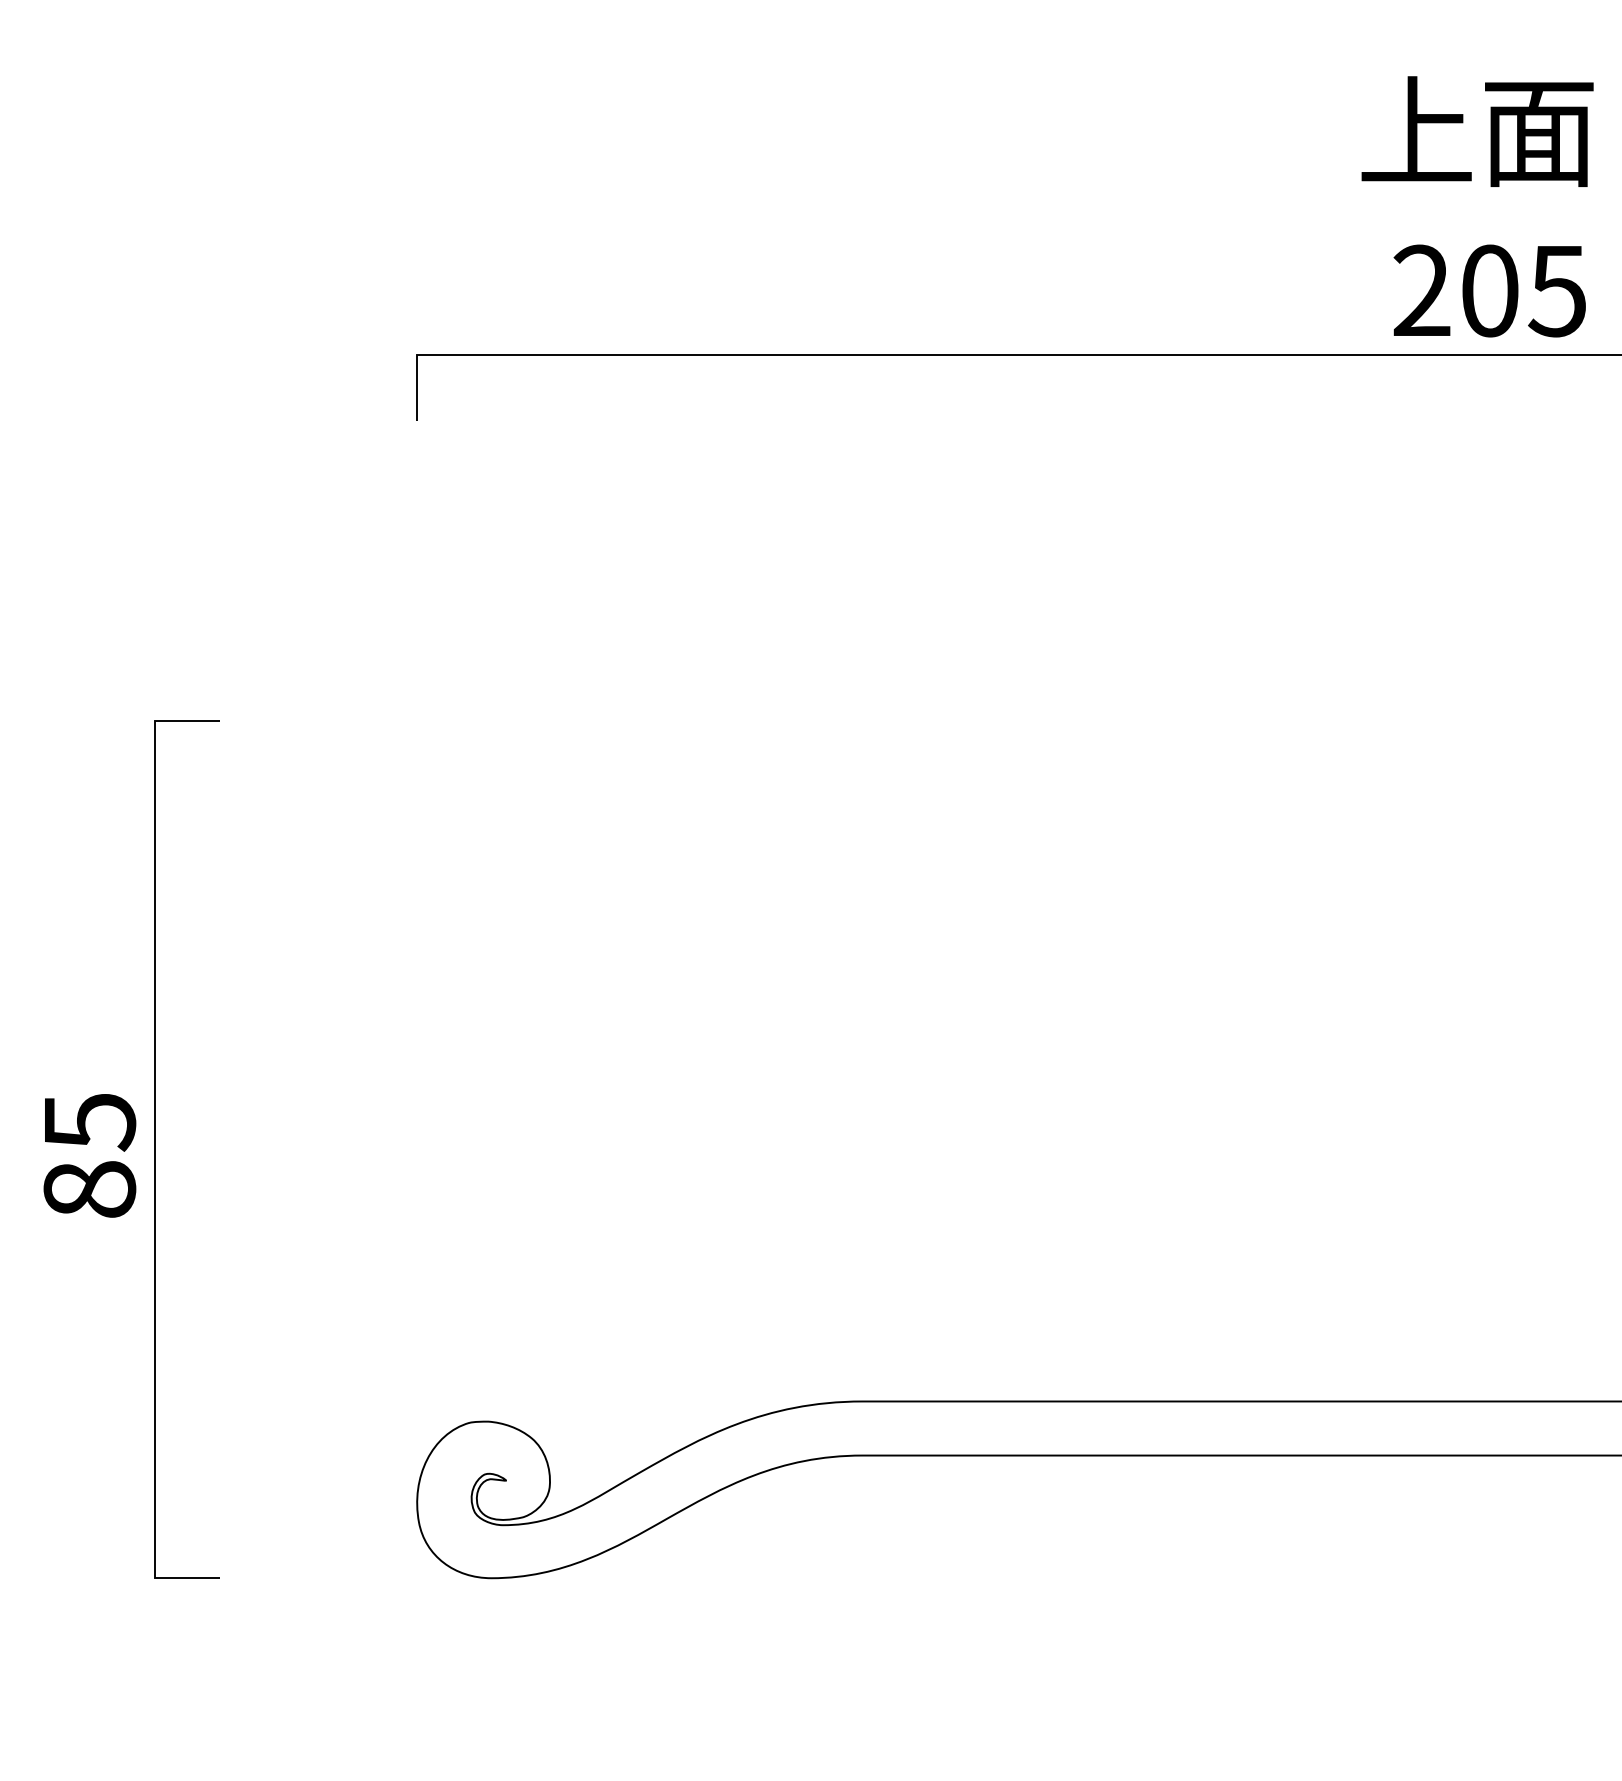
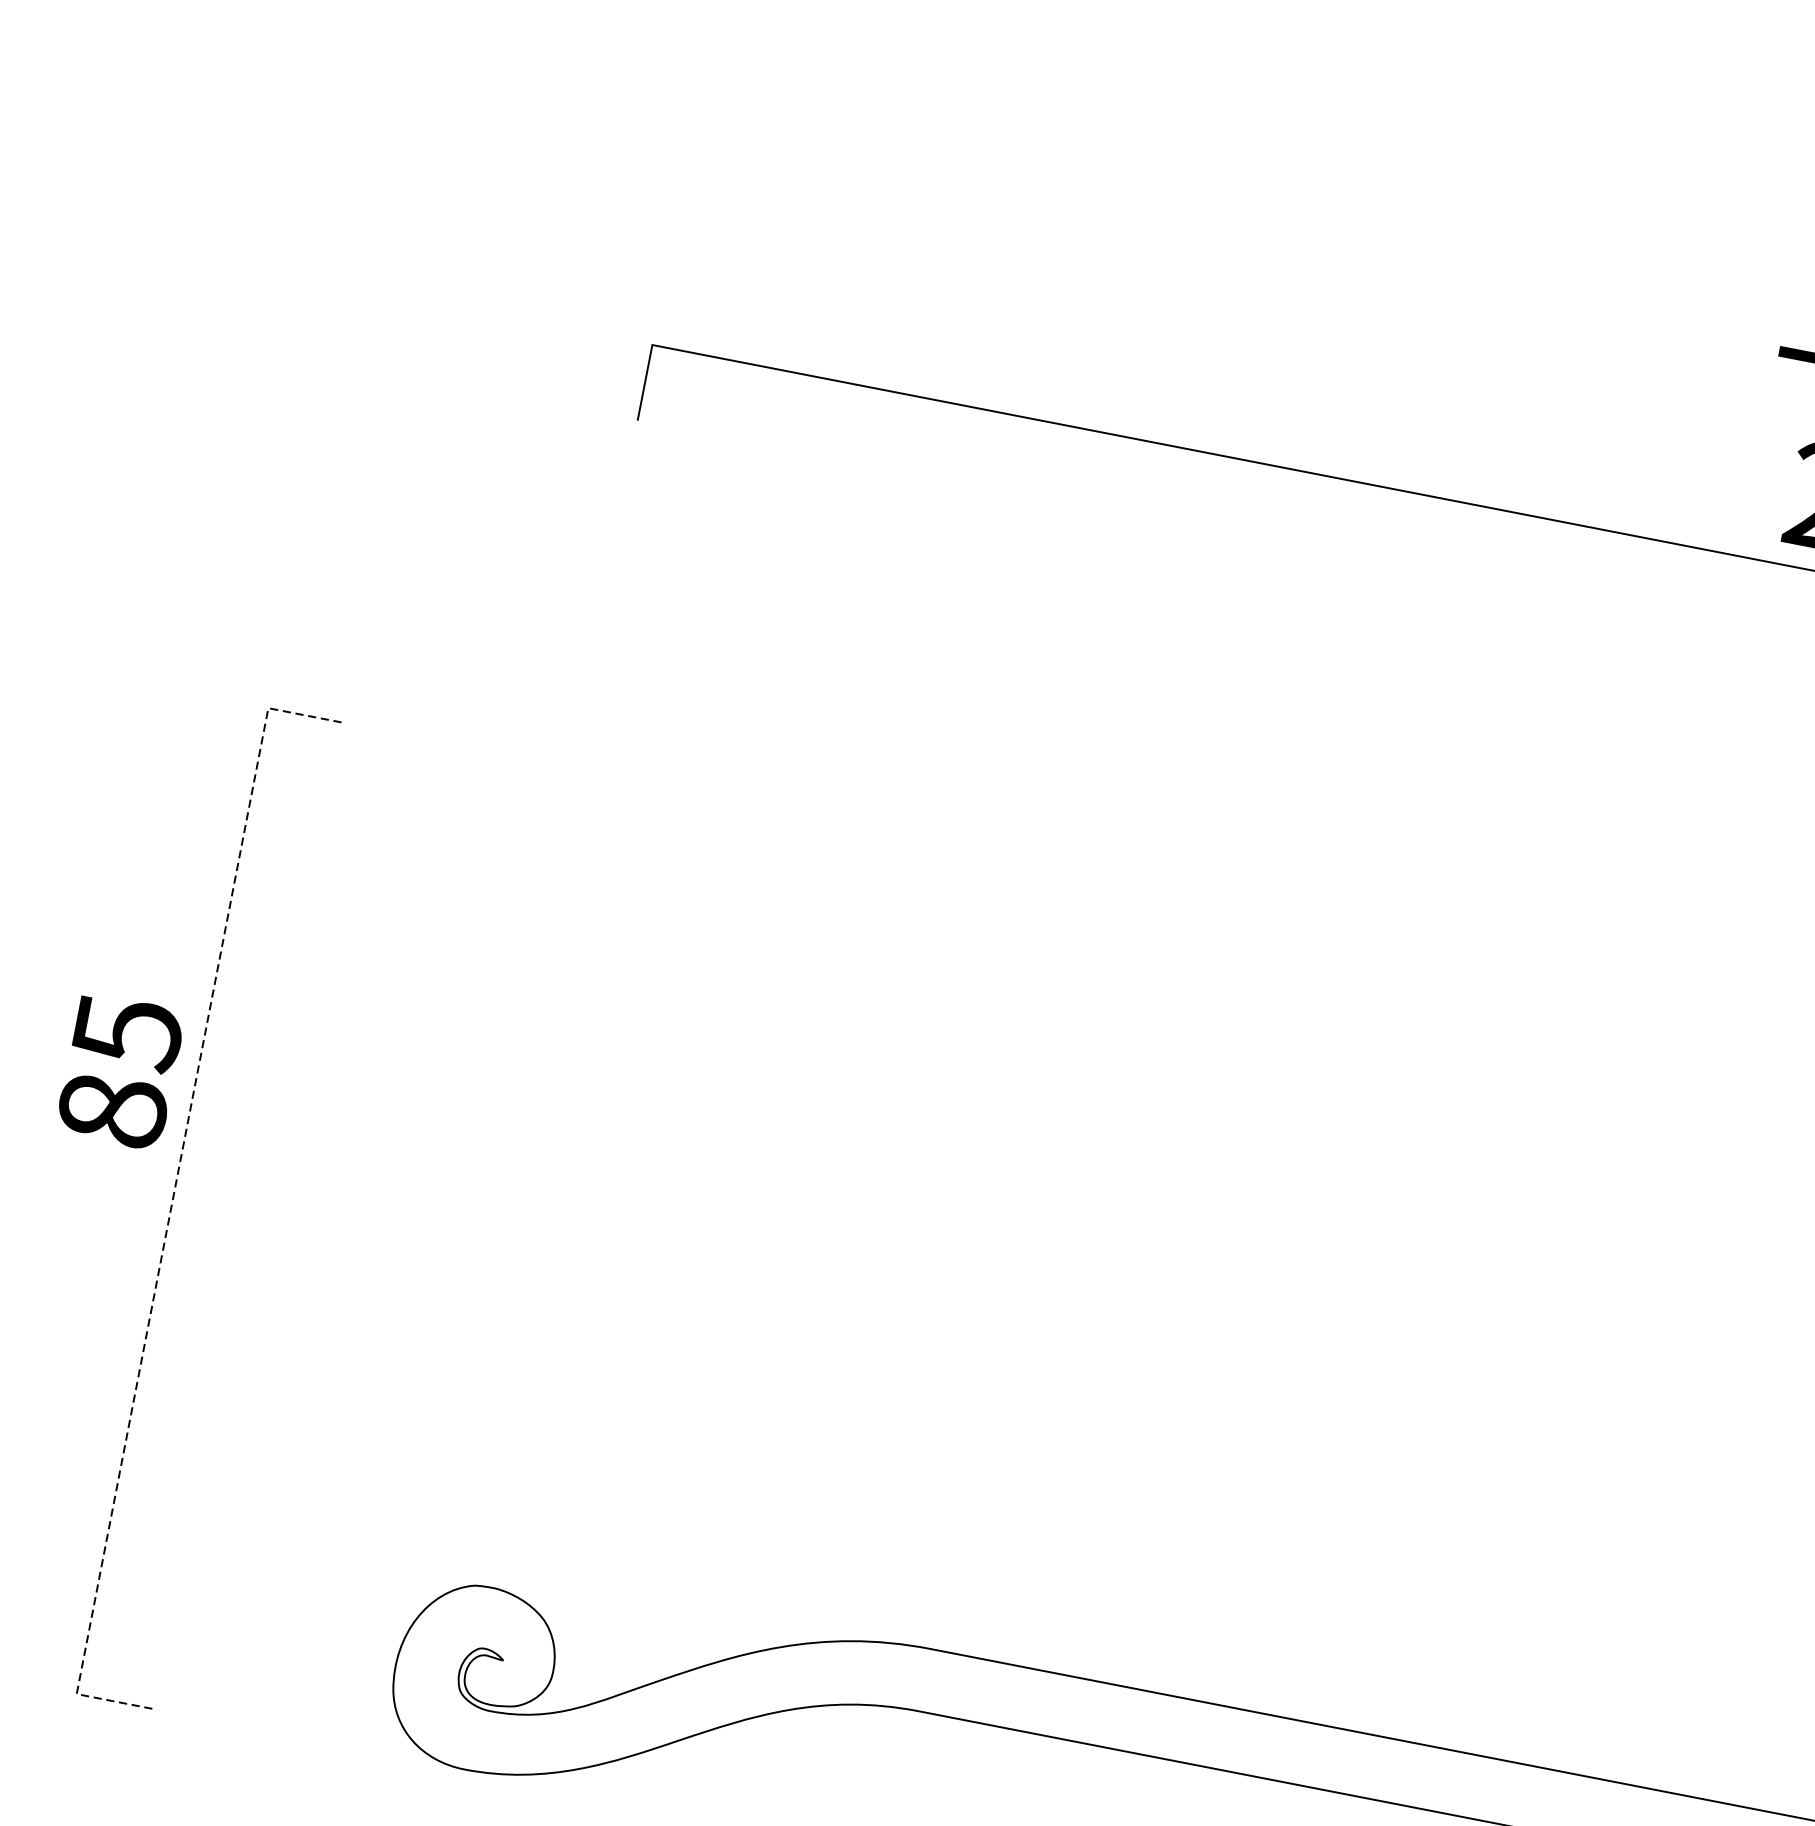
line: (154, 1149) -> (172, 1200), solid -> dashed
text: (89, 1155) -> (119, 1071), moved

